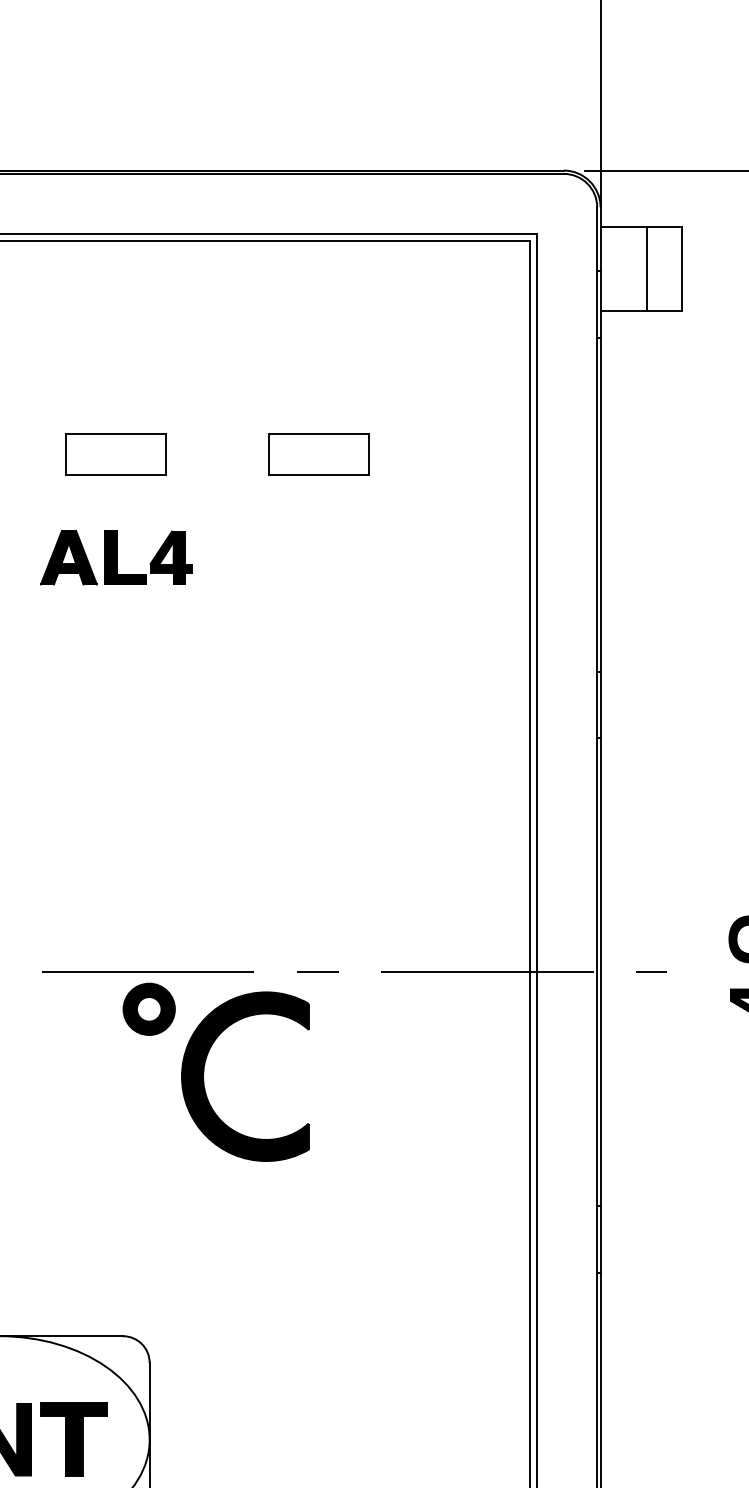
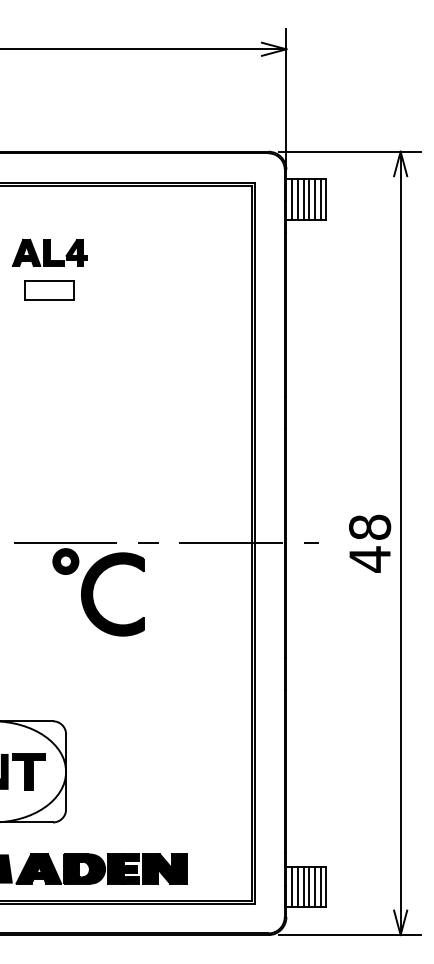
line: (613, 268) -> (292, 199), added
line: (623, 268) -> (297, 199), added
line: (635, 268) -> (303, 199), added
line: (658, 268) -> (314, 199), added
line: (670, 268) -> (320, 199), added
part: (318, 454) -> (148, 290), removed
part: (115, 556) -> (49, 252), moved

